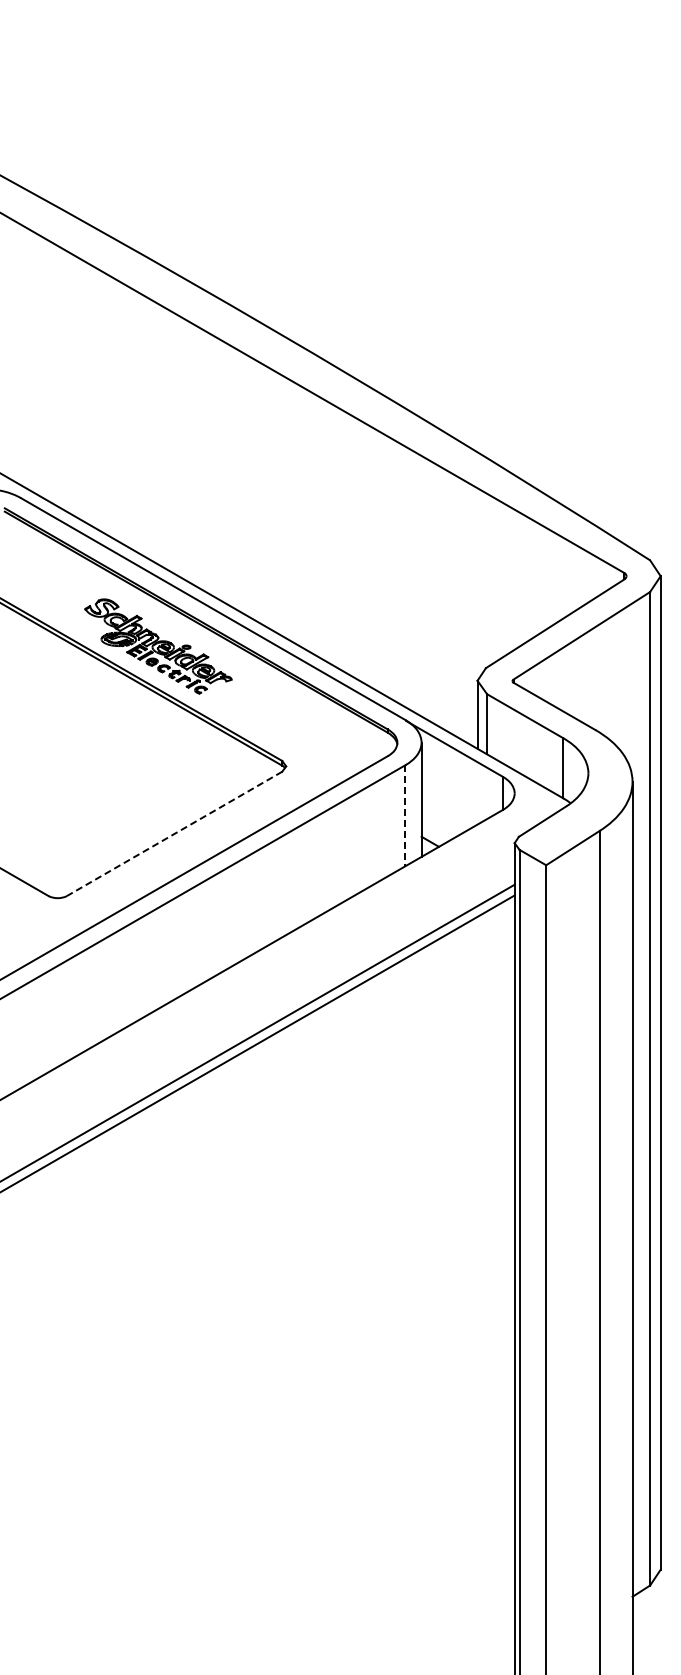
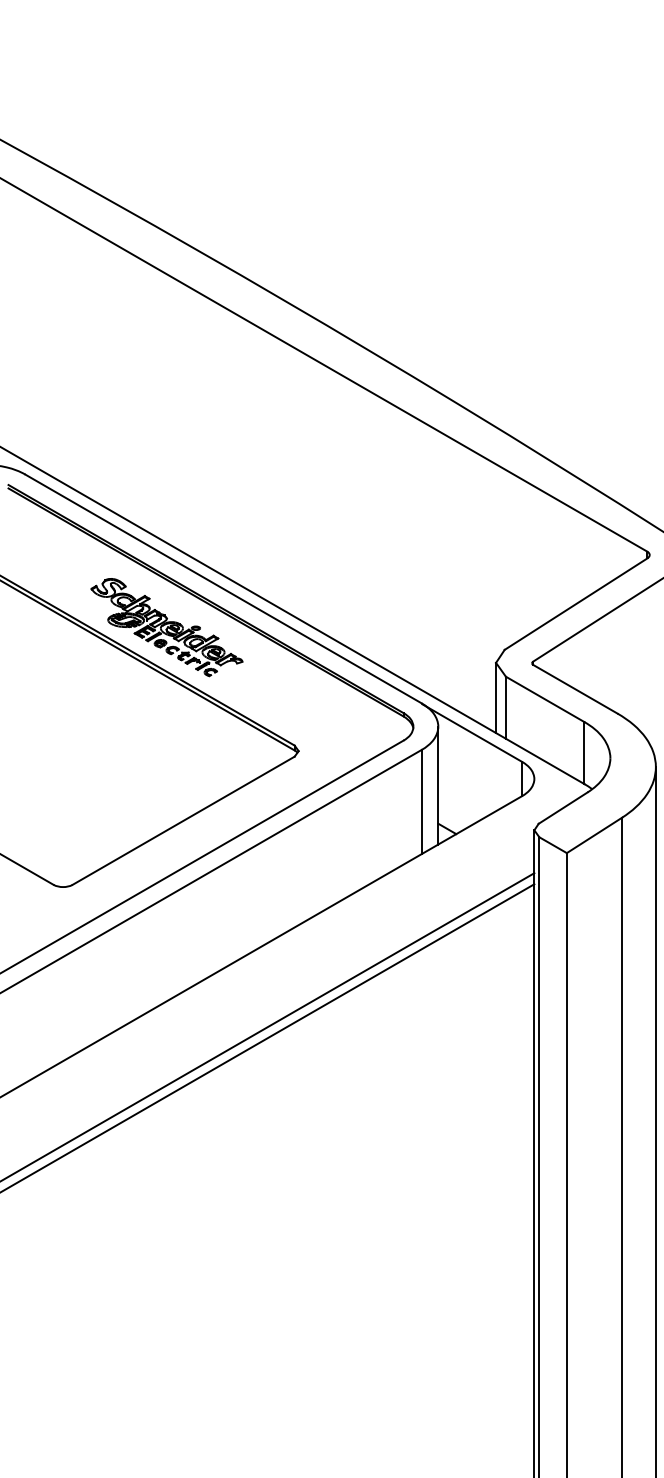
line: (405, 815) -> (421, 801), dashed -> solid
line: (174, 834) -> (183, 821), dashed -> solid

